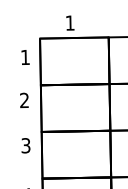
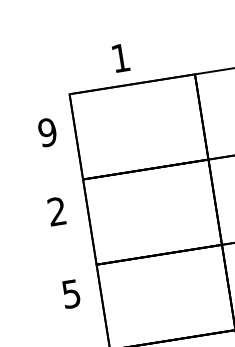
text: (24, 57) -> (45, 132), 1 -> 9
text: (25, 145) -> (70, 293), 3 -> 5

